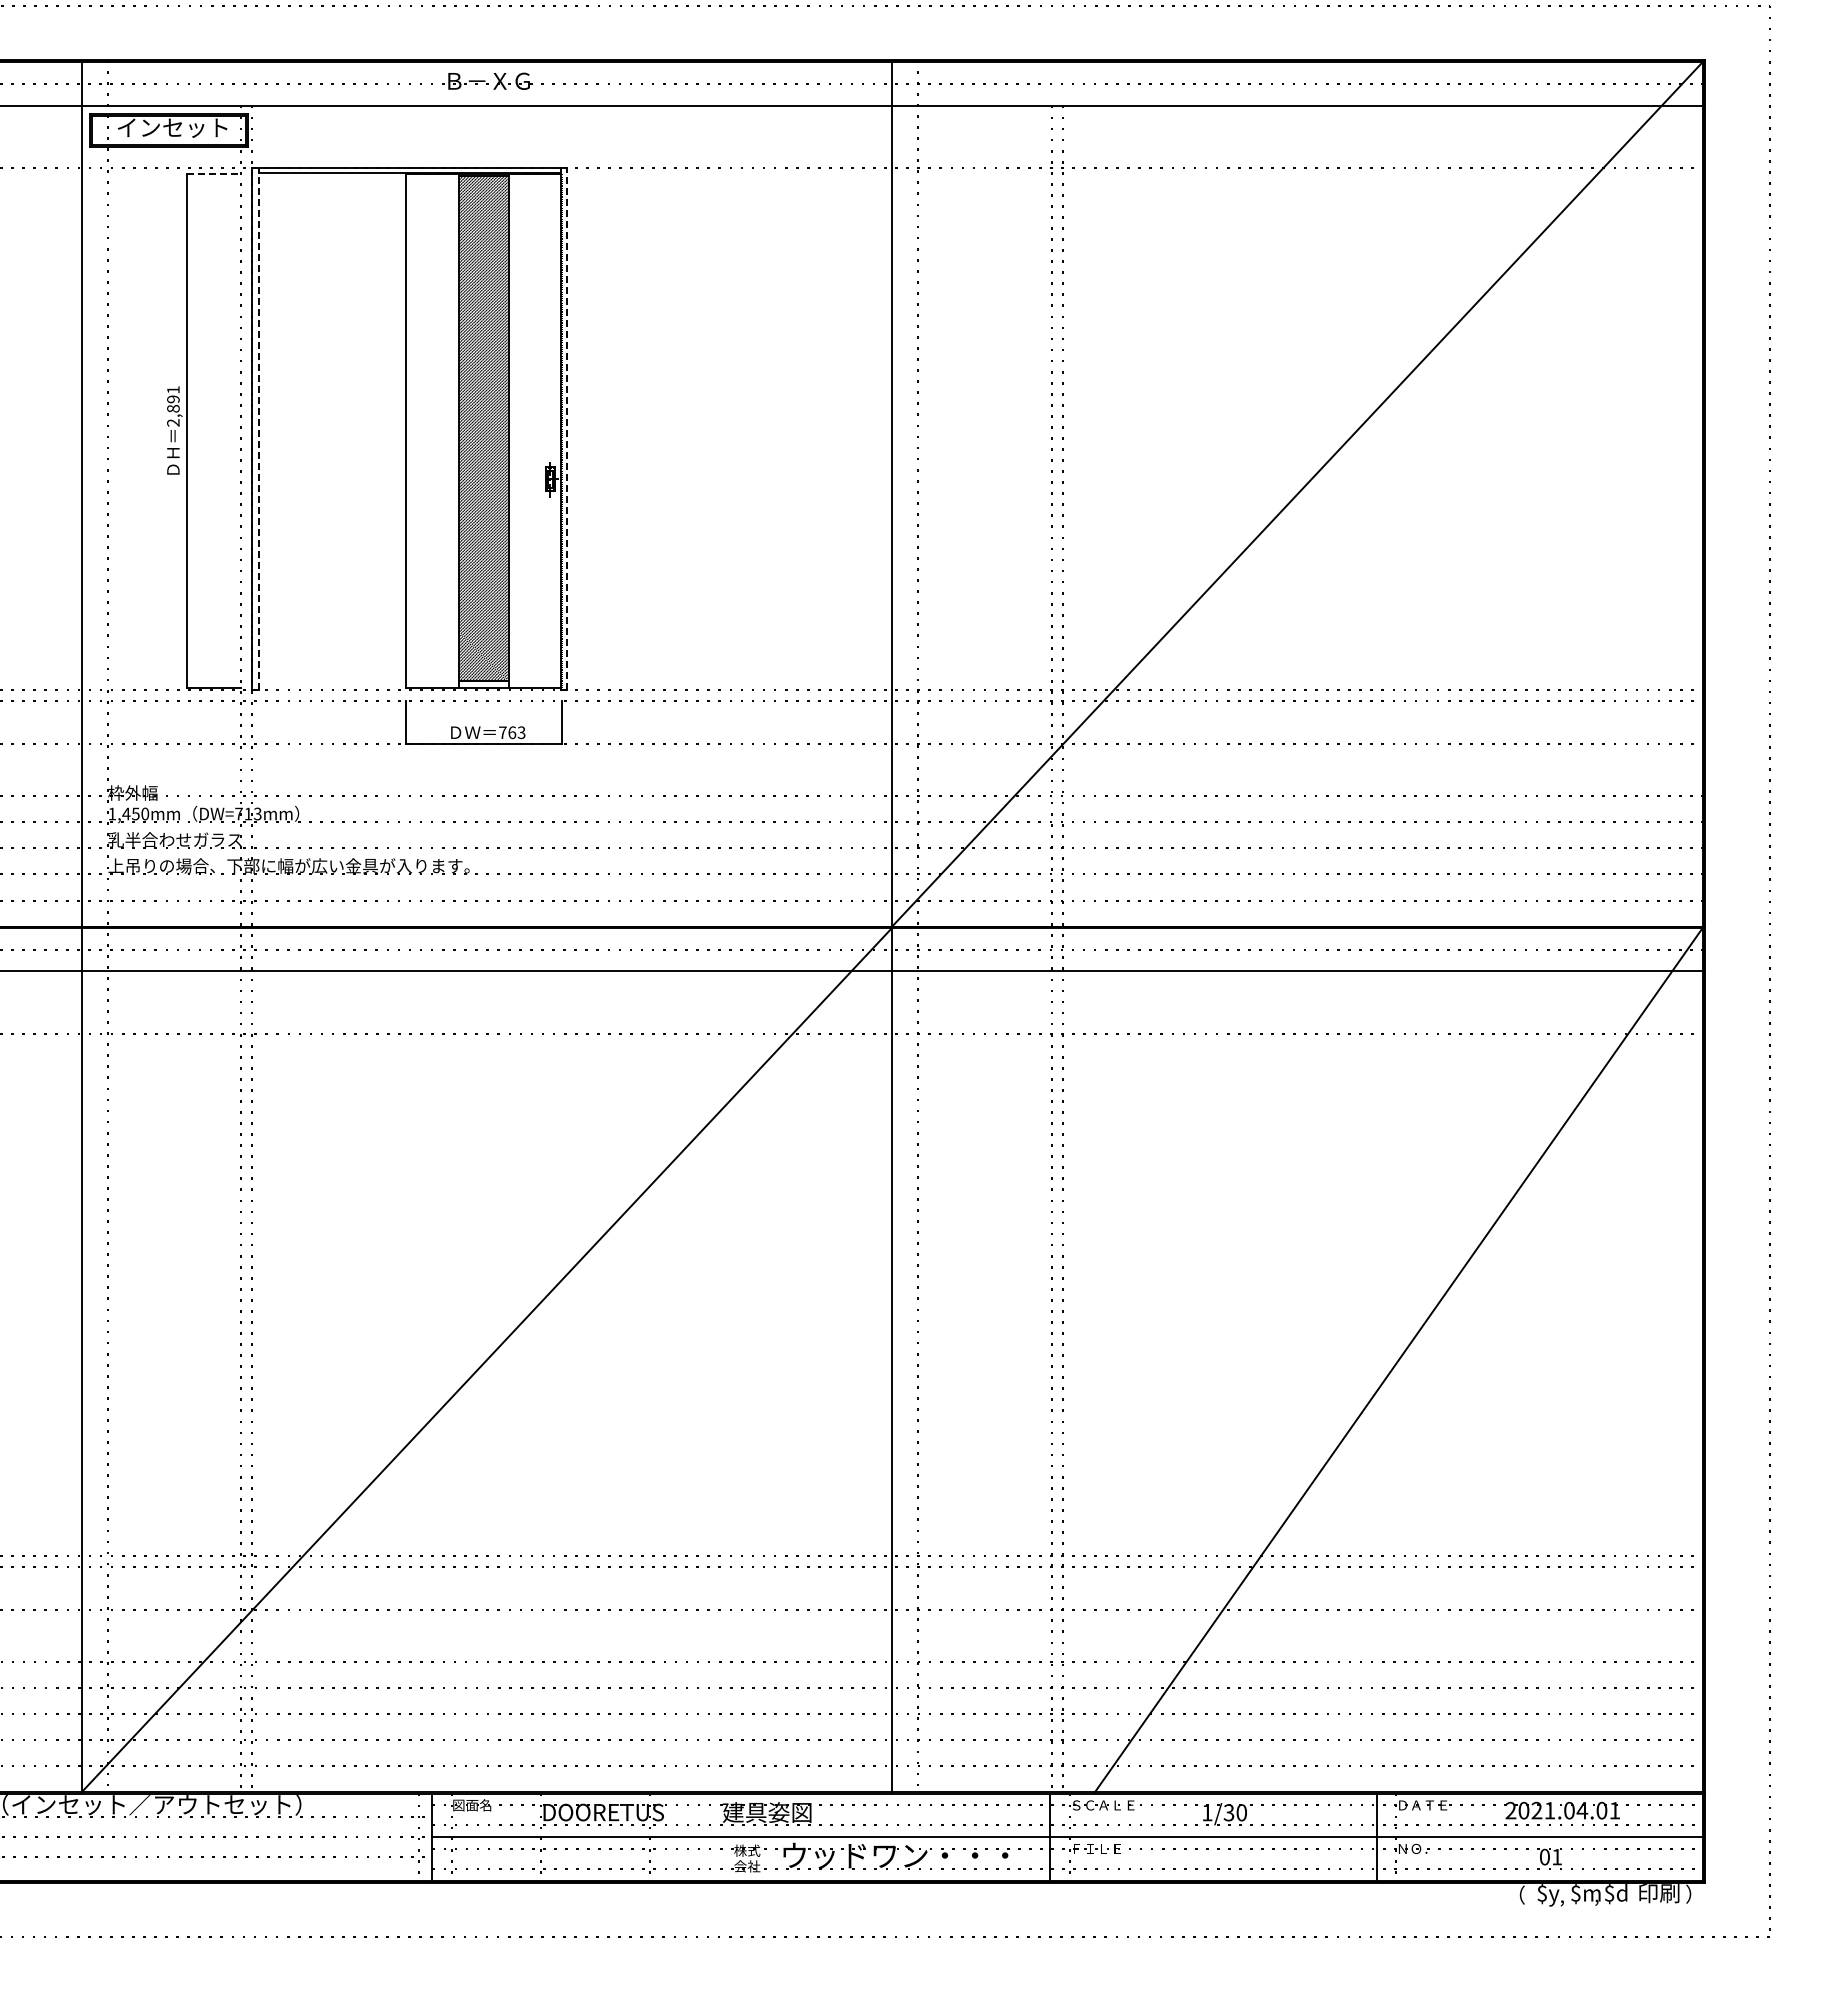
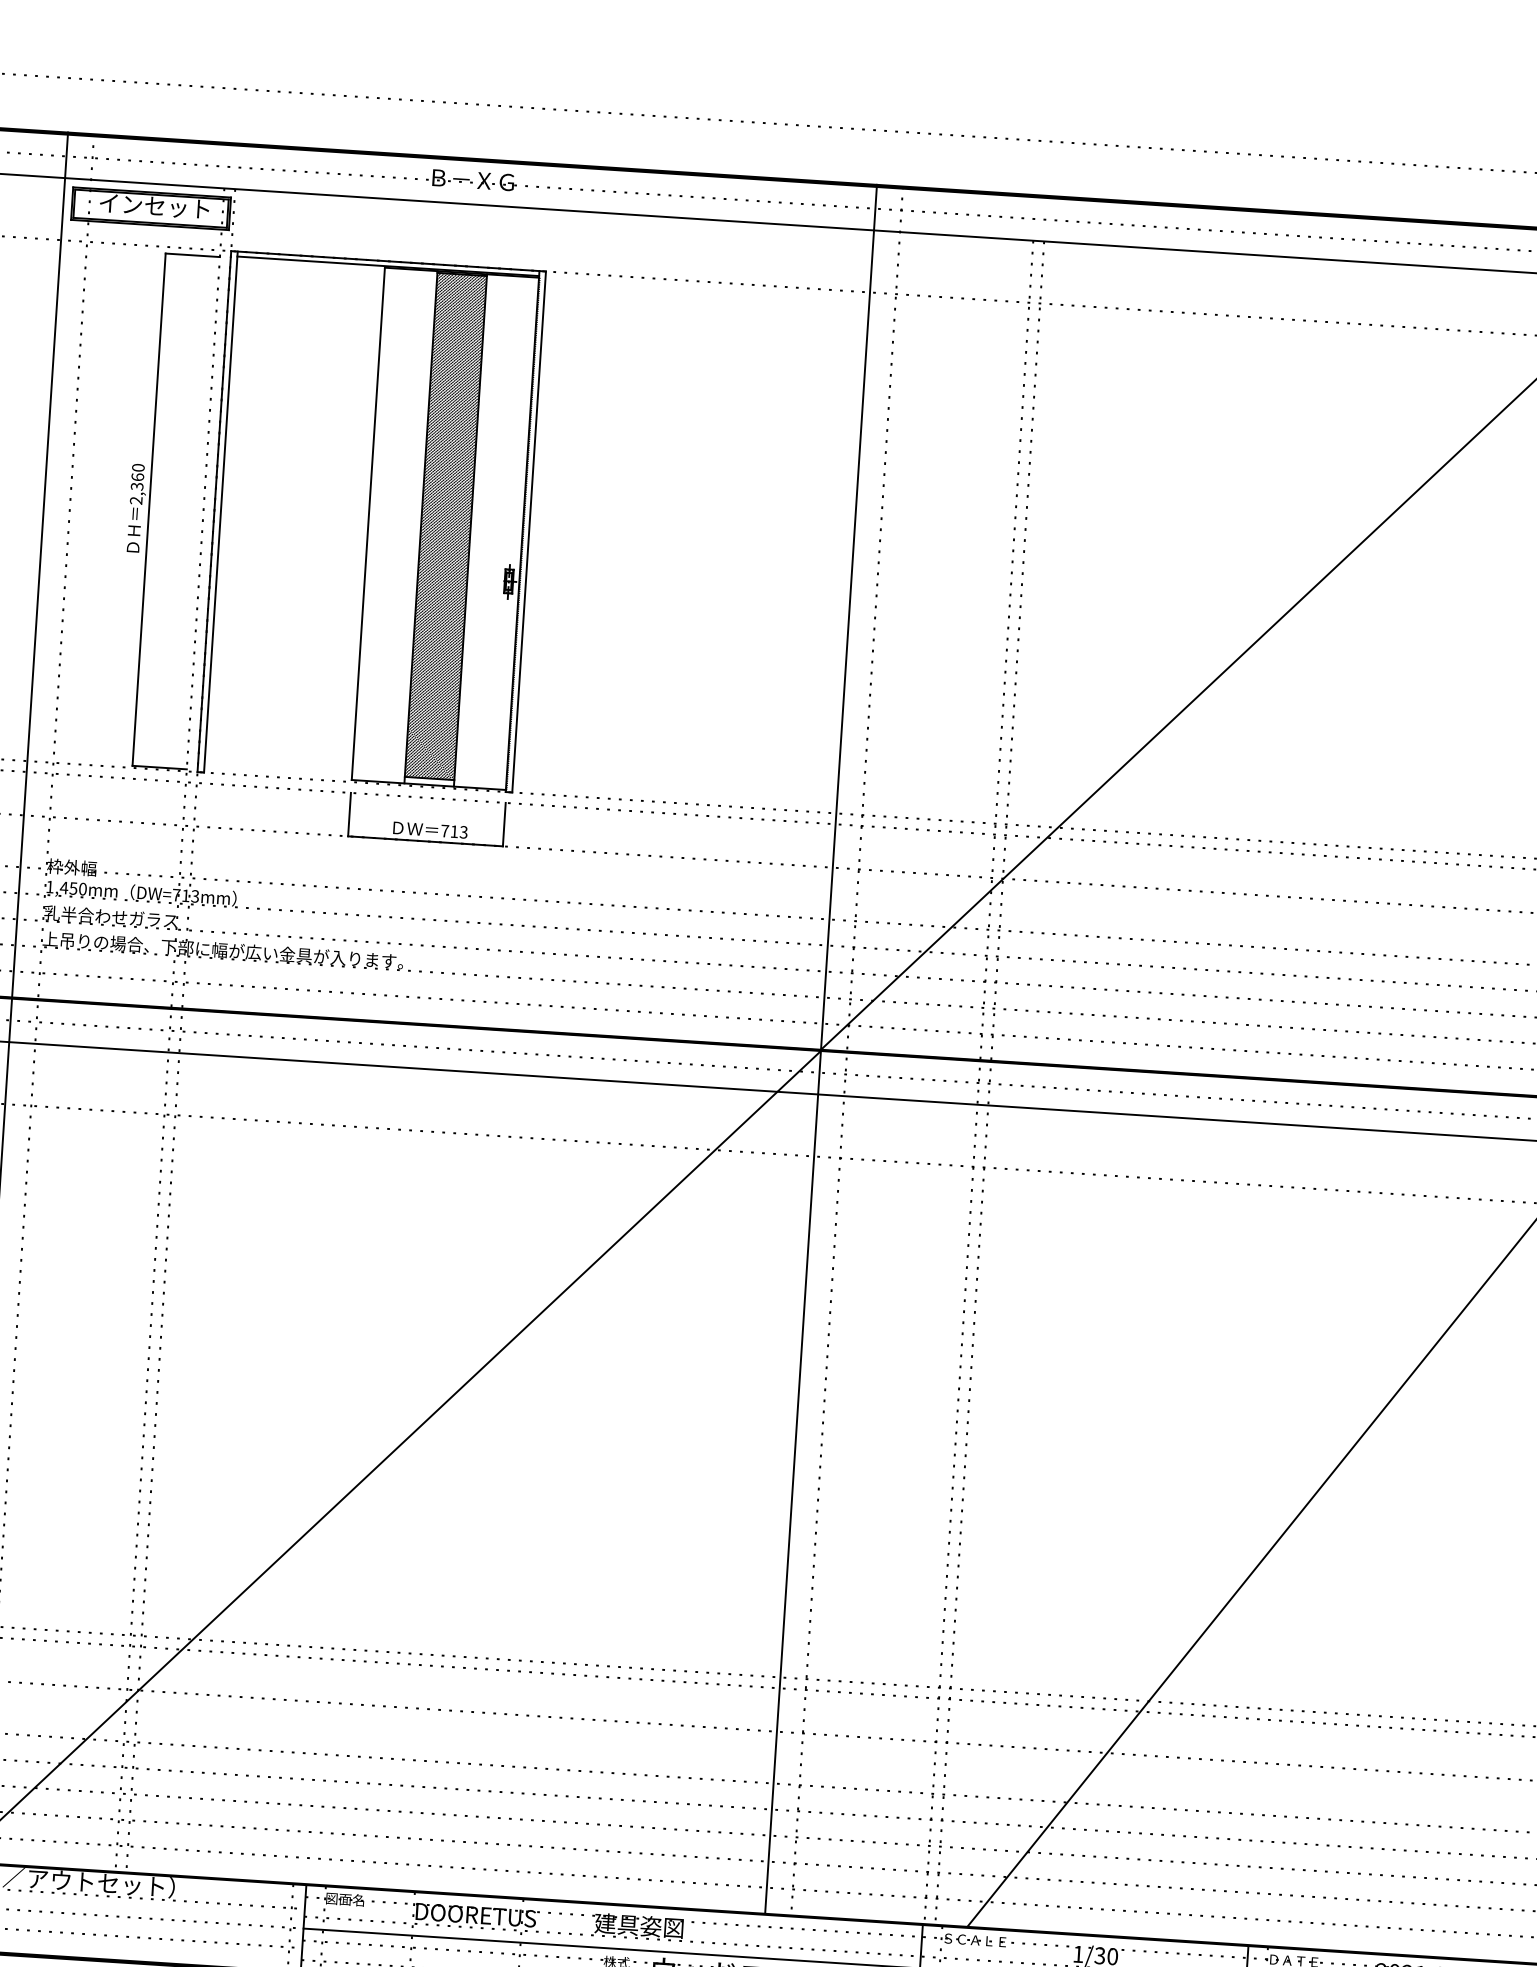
line: (214, 174) -> (193, 255), dashed -> solid
text: (173, 399) -> (137, 477), 2,891 -> 2,360
line: (258, 428) -> (220, 511), dashed -> solid
line: (567, 428) -> (529, 531), dashed -> solid
text: (512, 732) -> (454, 831), 763 -> 713

